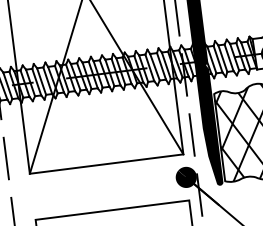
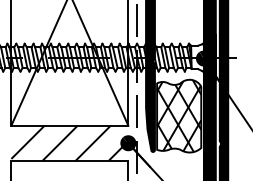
hatch: (108, 186) -> (69, 142), added

